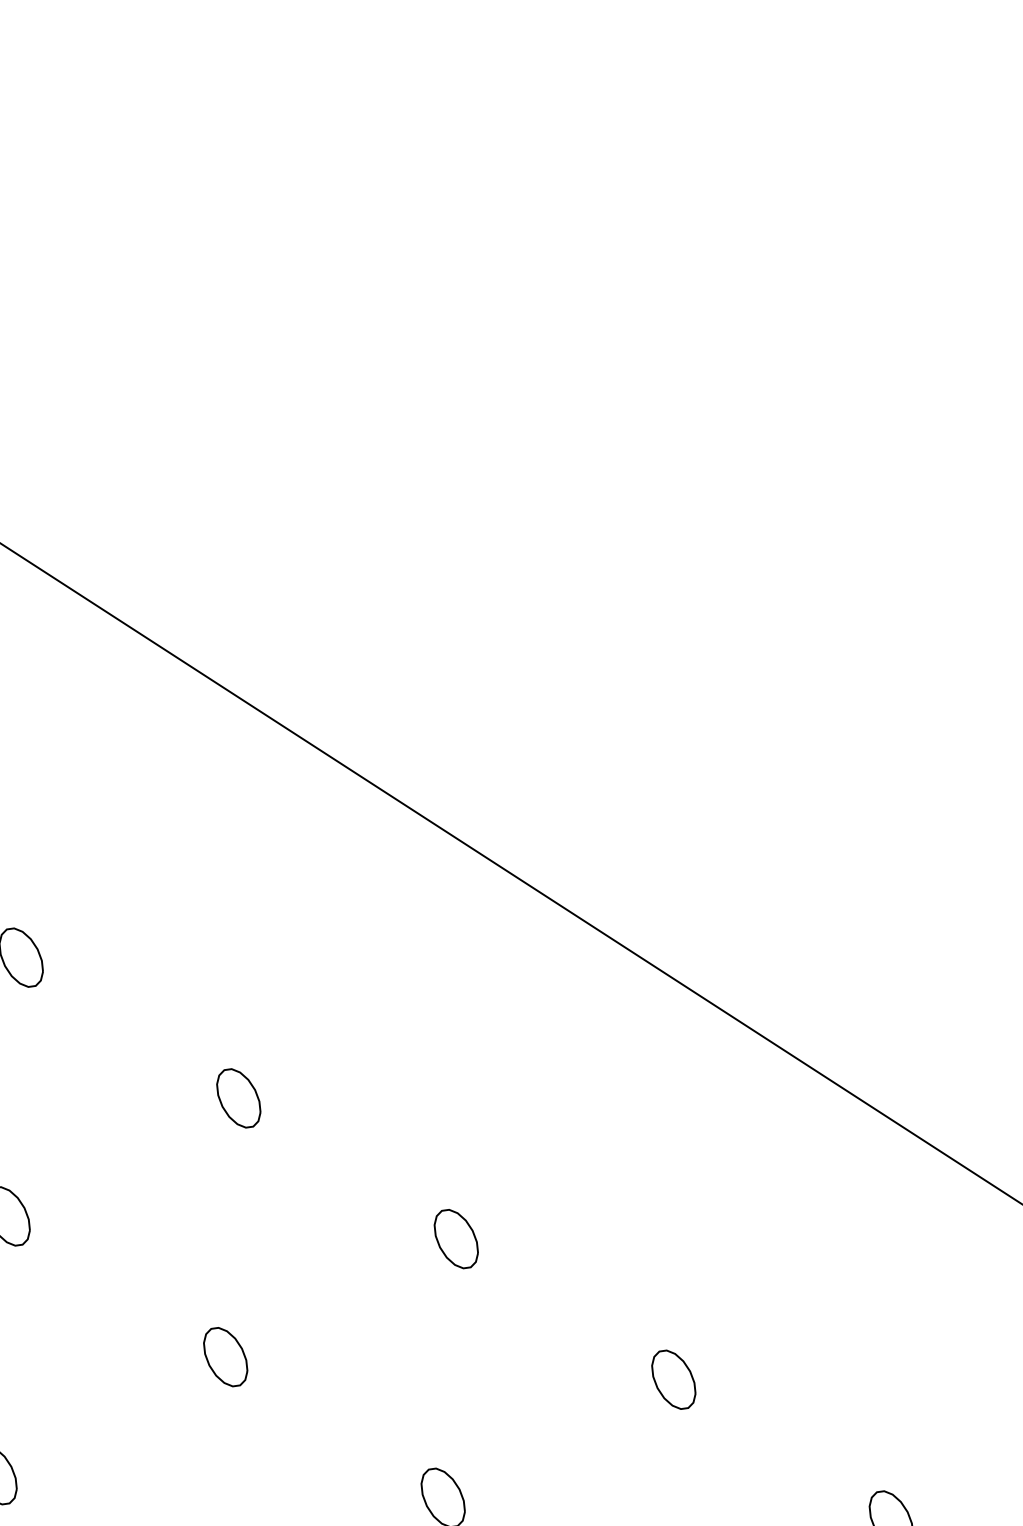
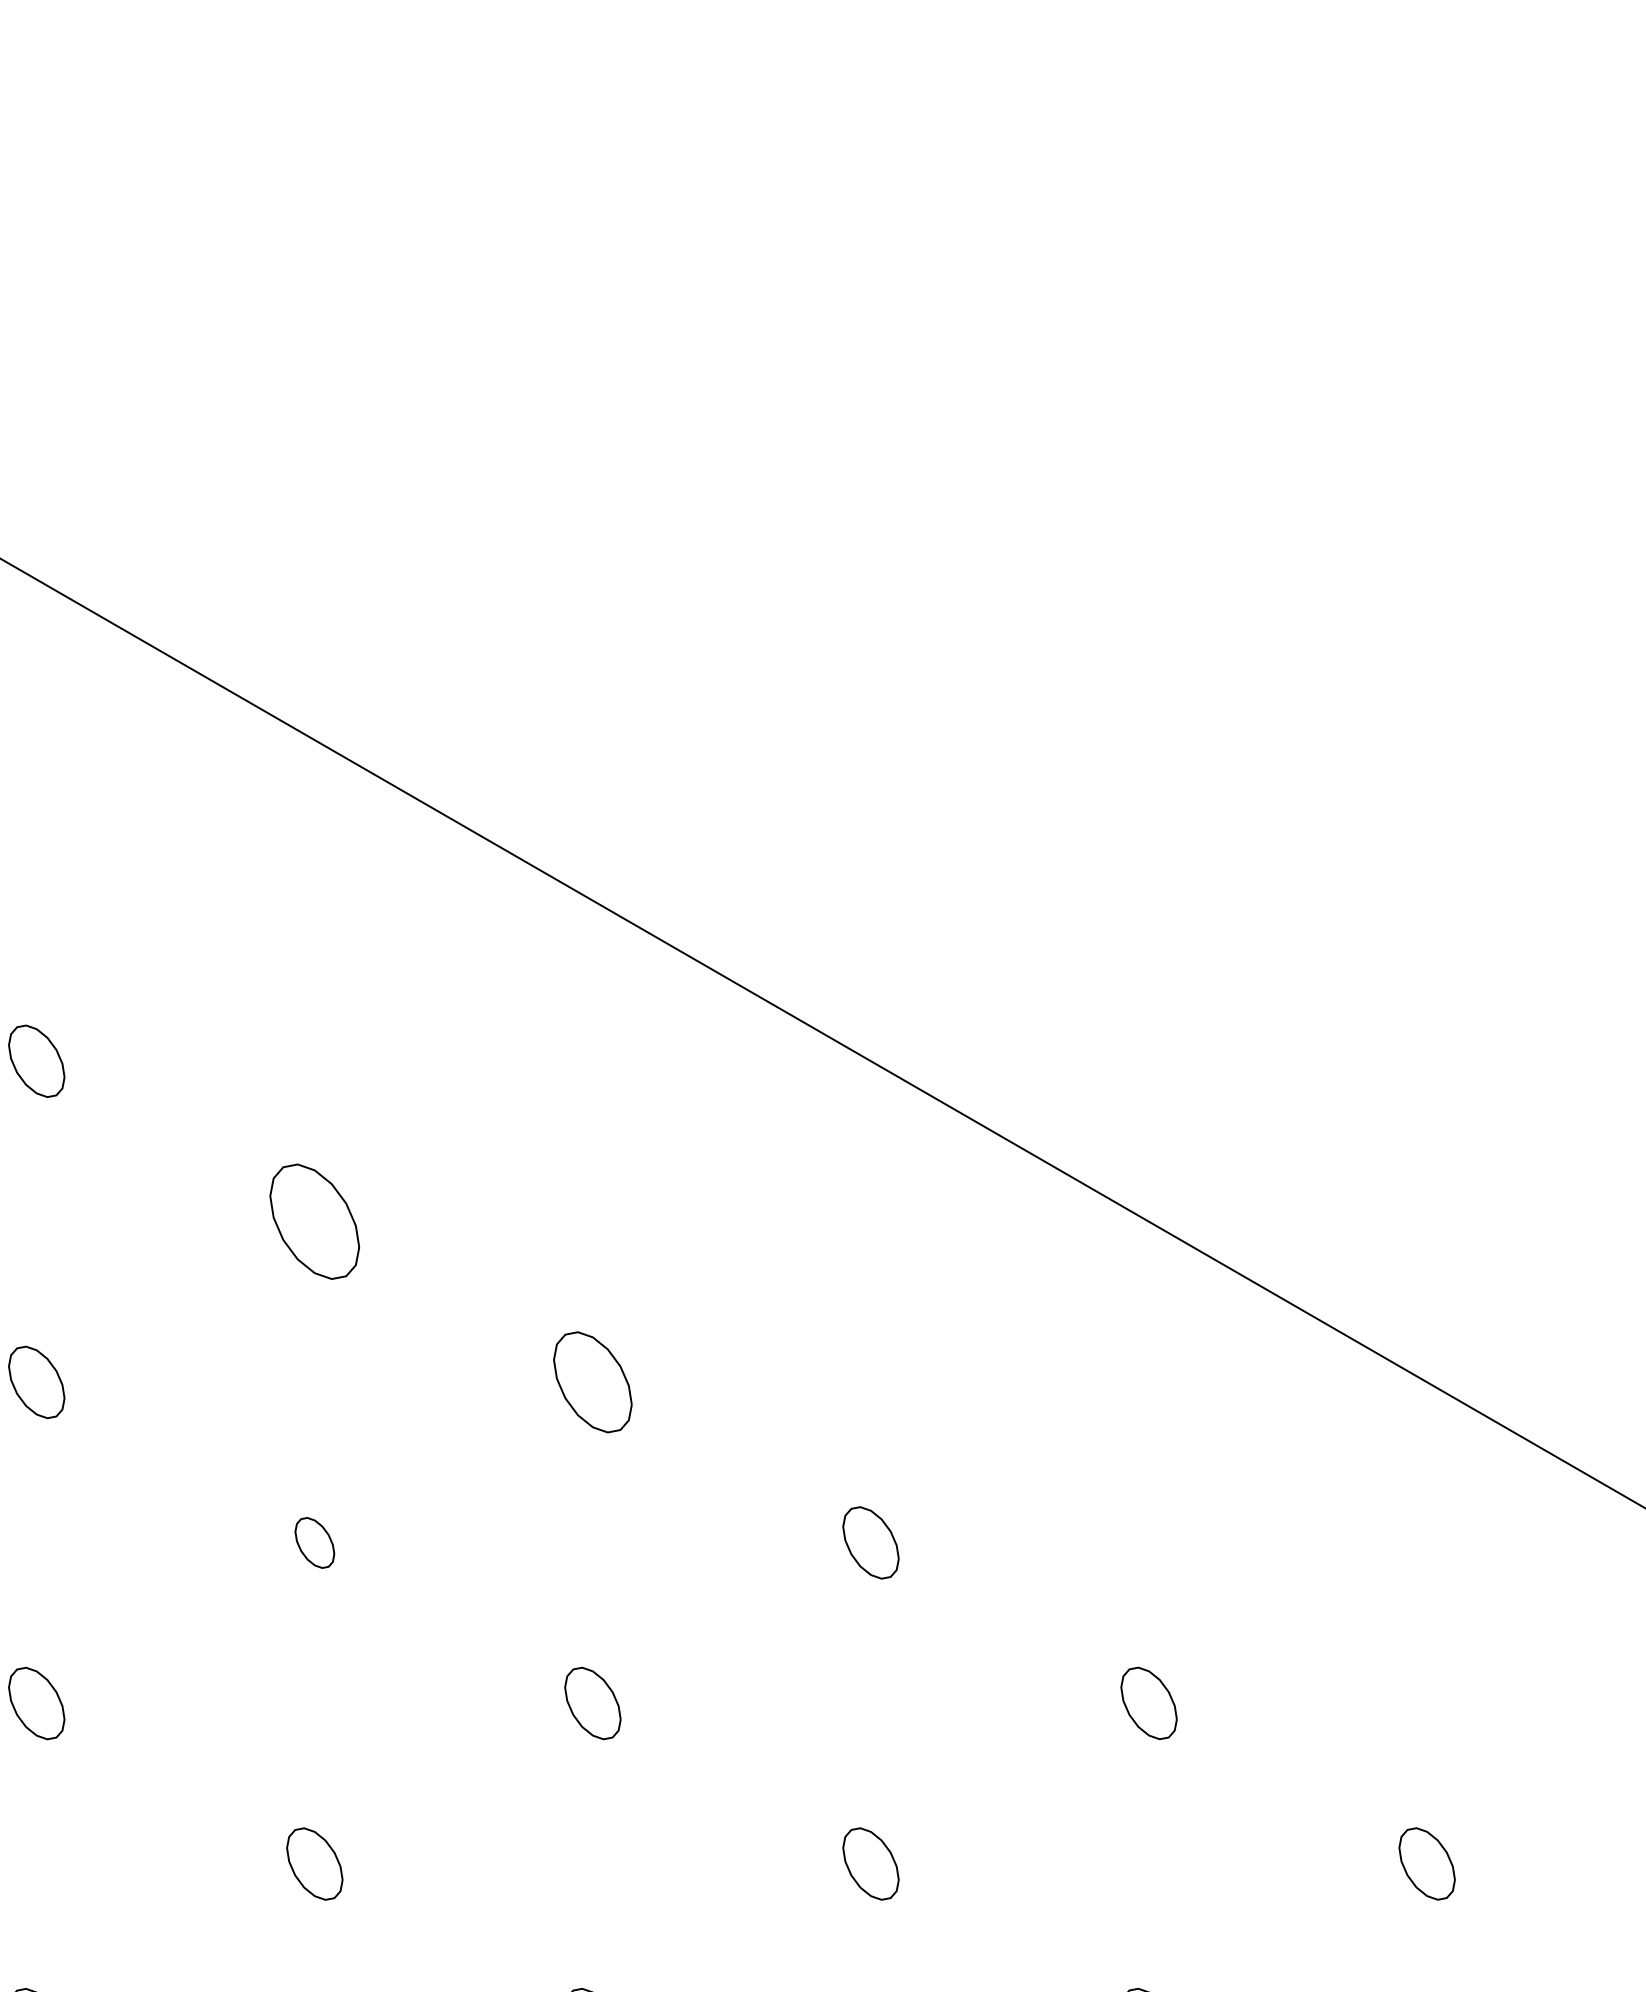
part: (238, 1098) -> (314, 1221), size x1.6
part: (455, 1239) -> (592, 1382), size x1.4
part: (225, 1356) -> (314, 1542), size x0.7

